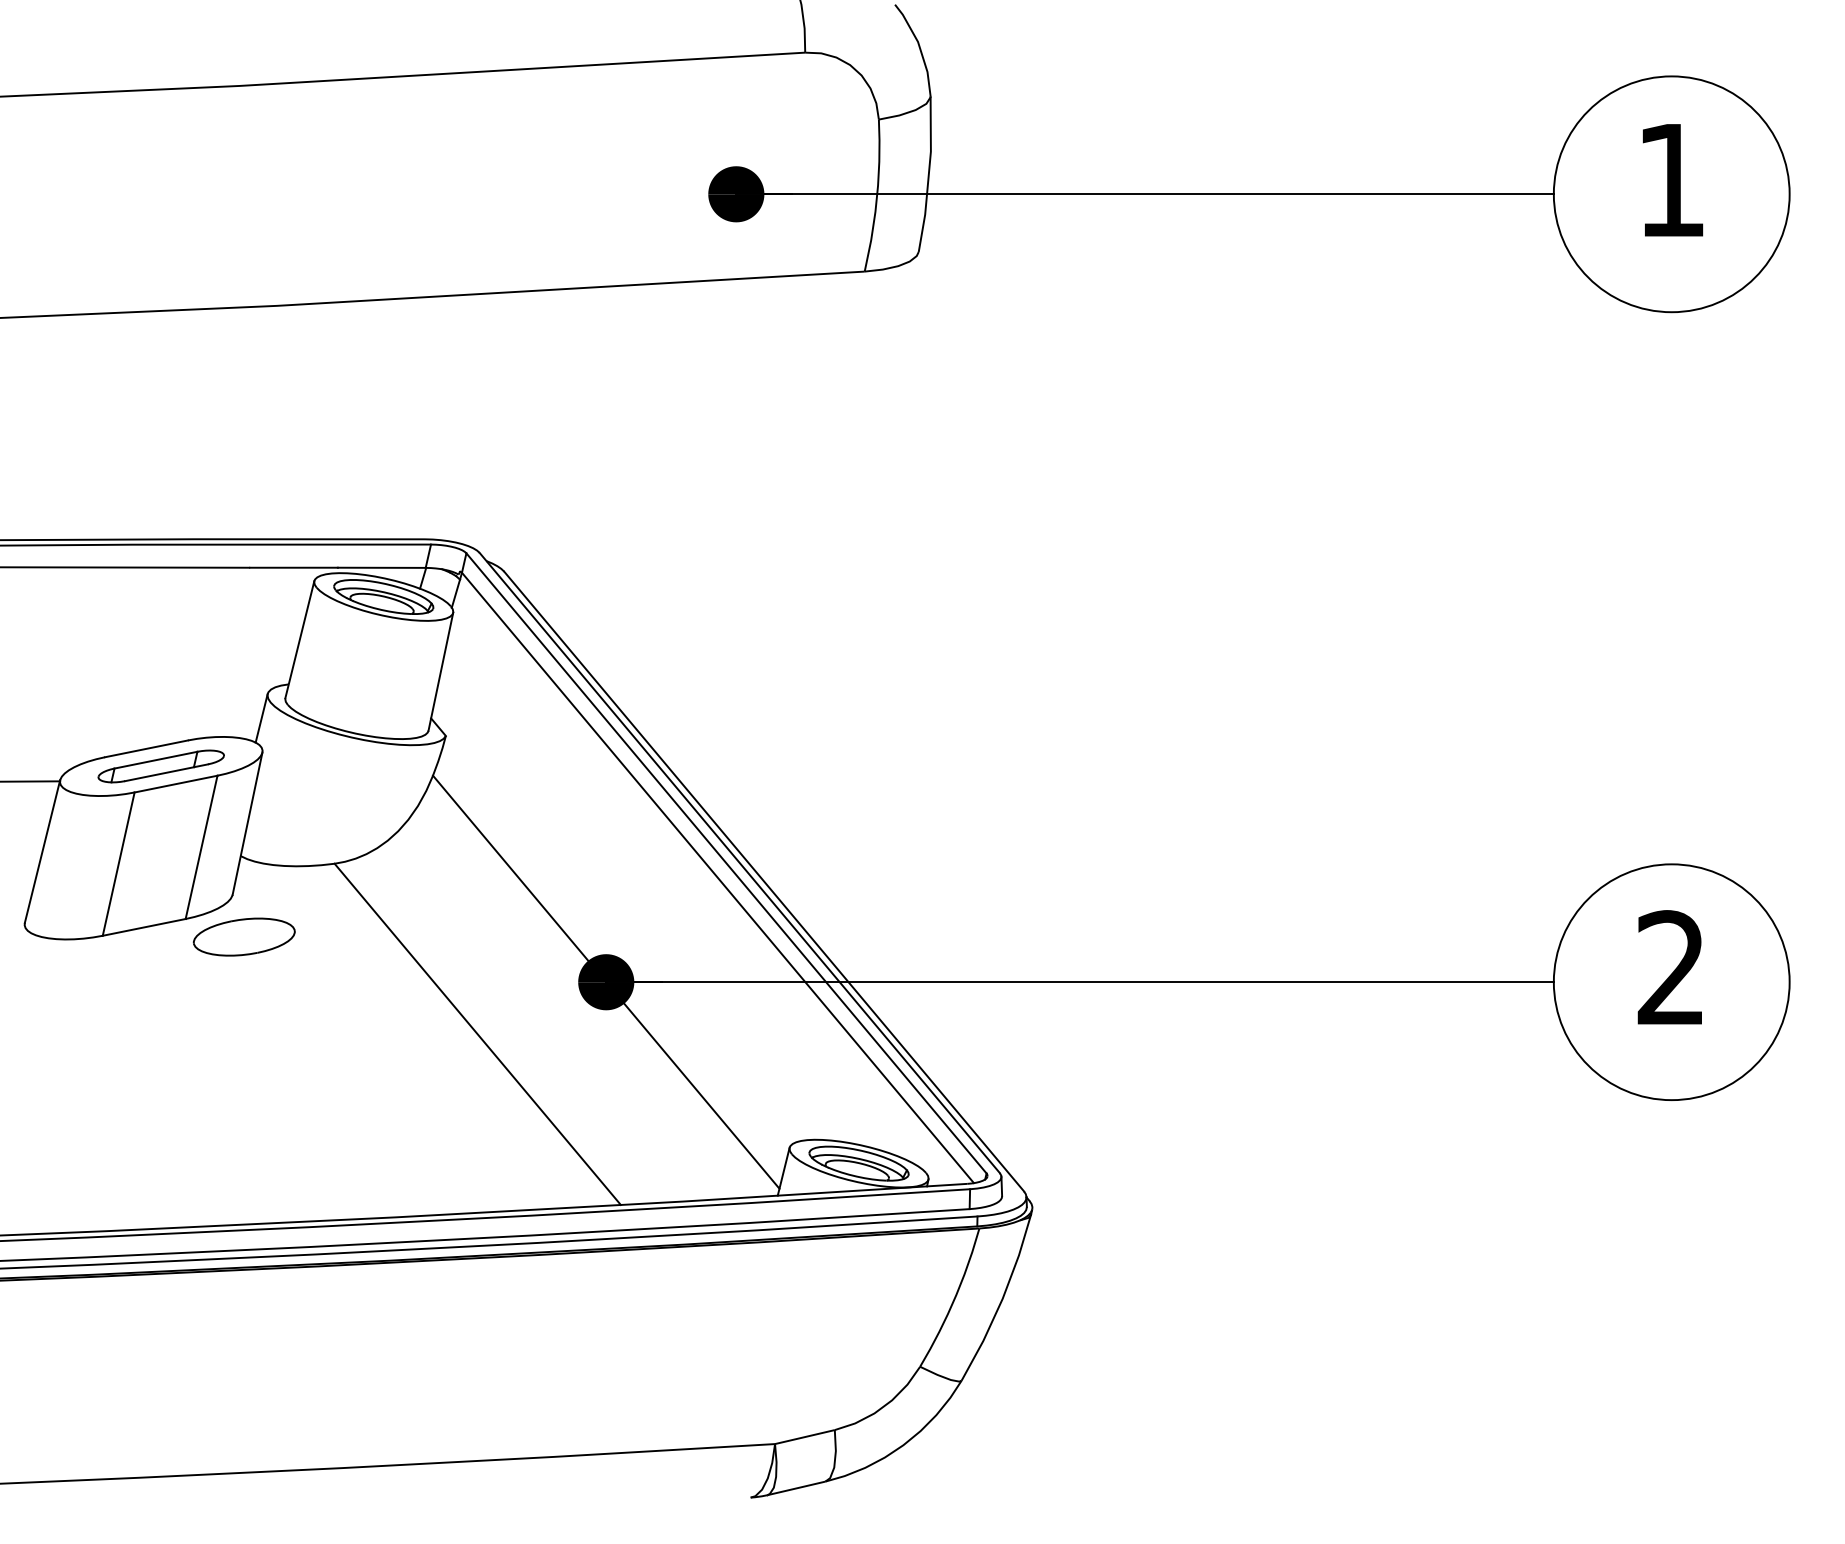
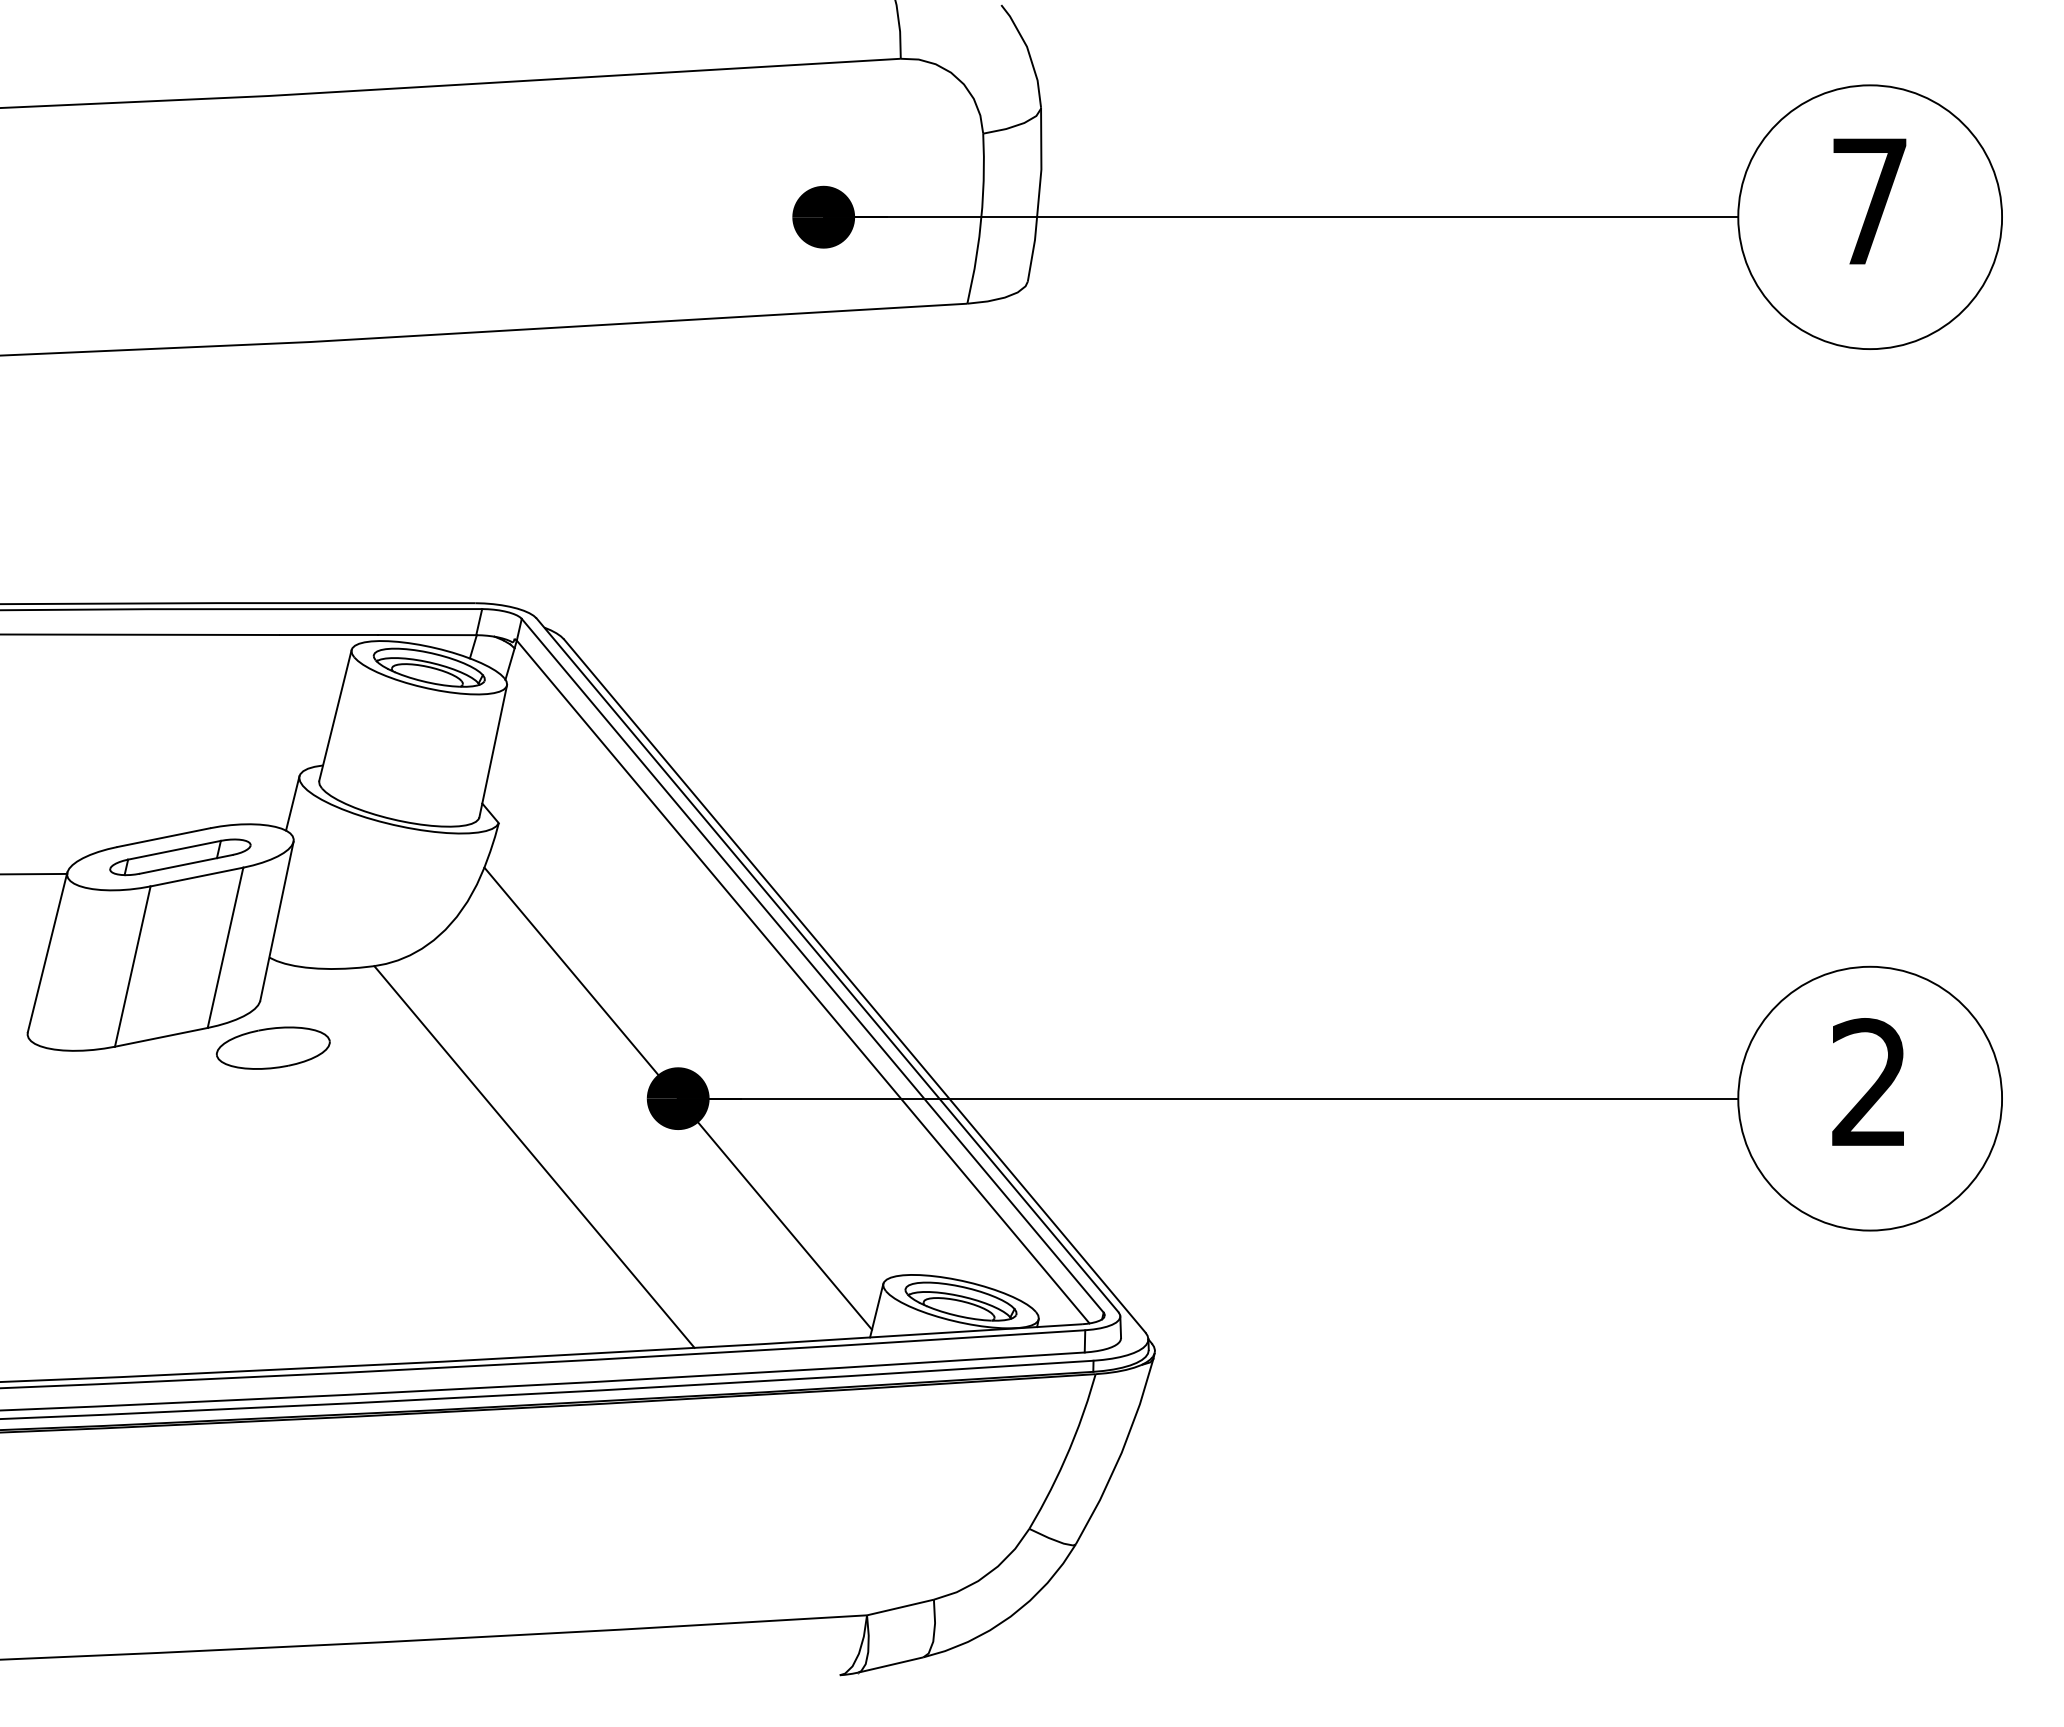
text: (1671, 180) -> (1869, 201), 1 -> 7

